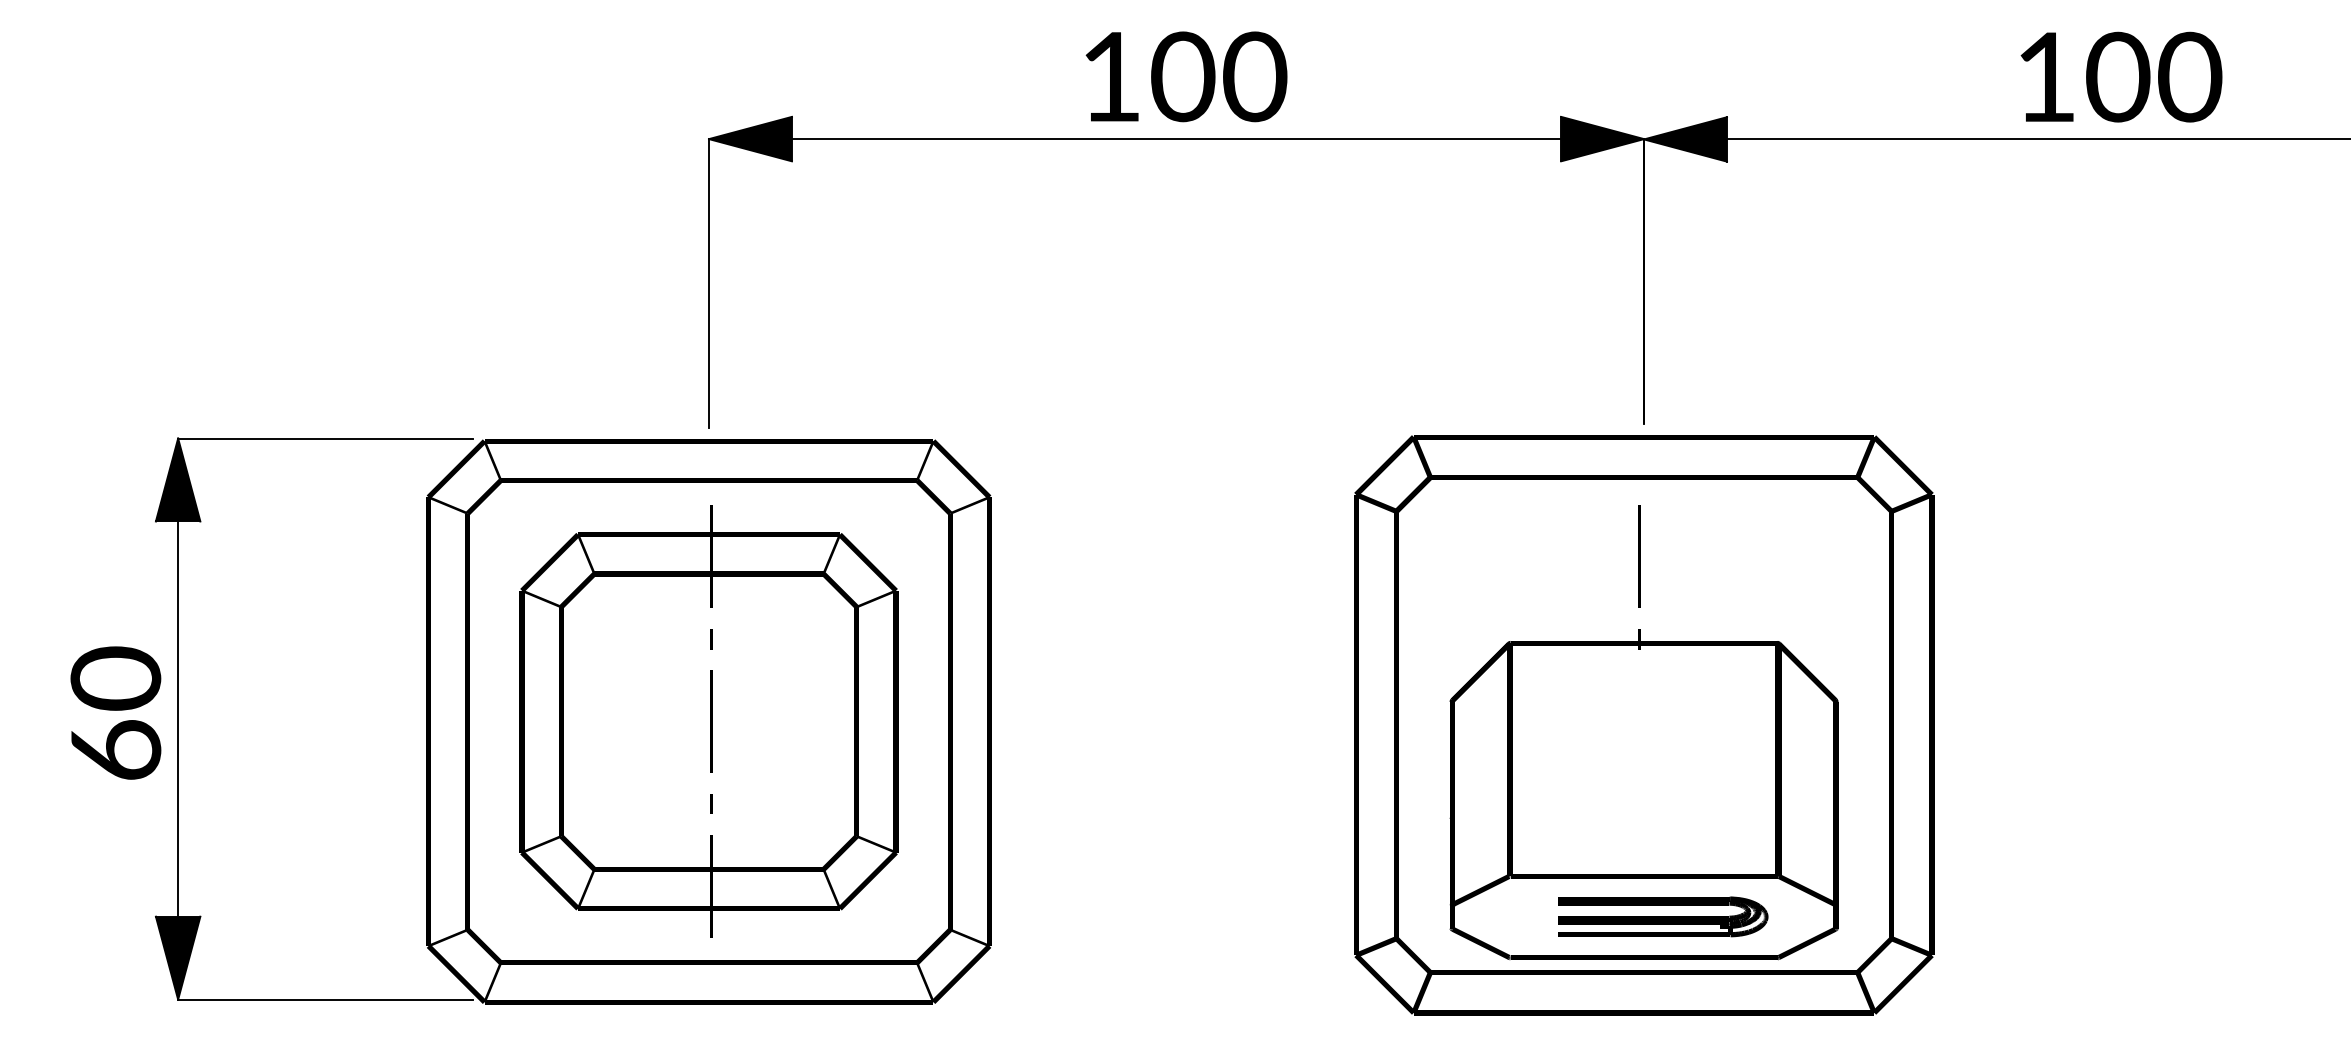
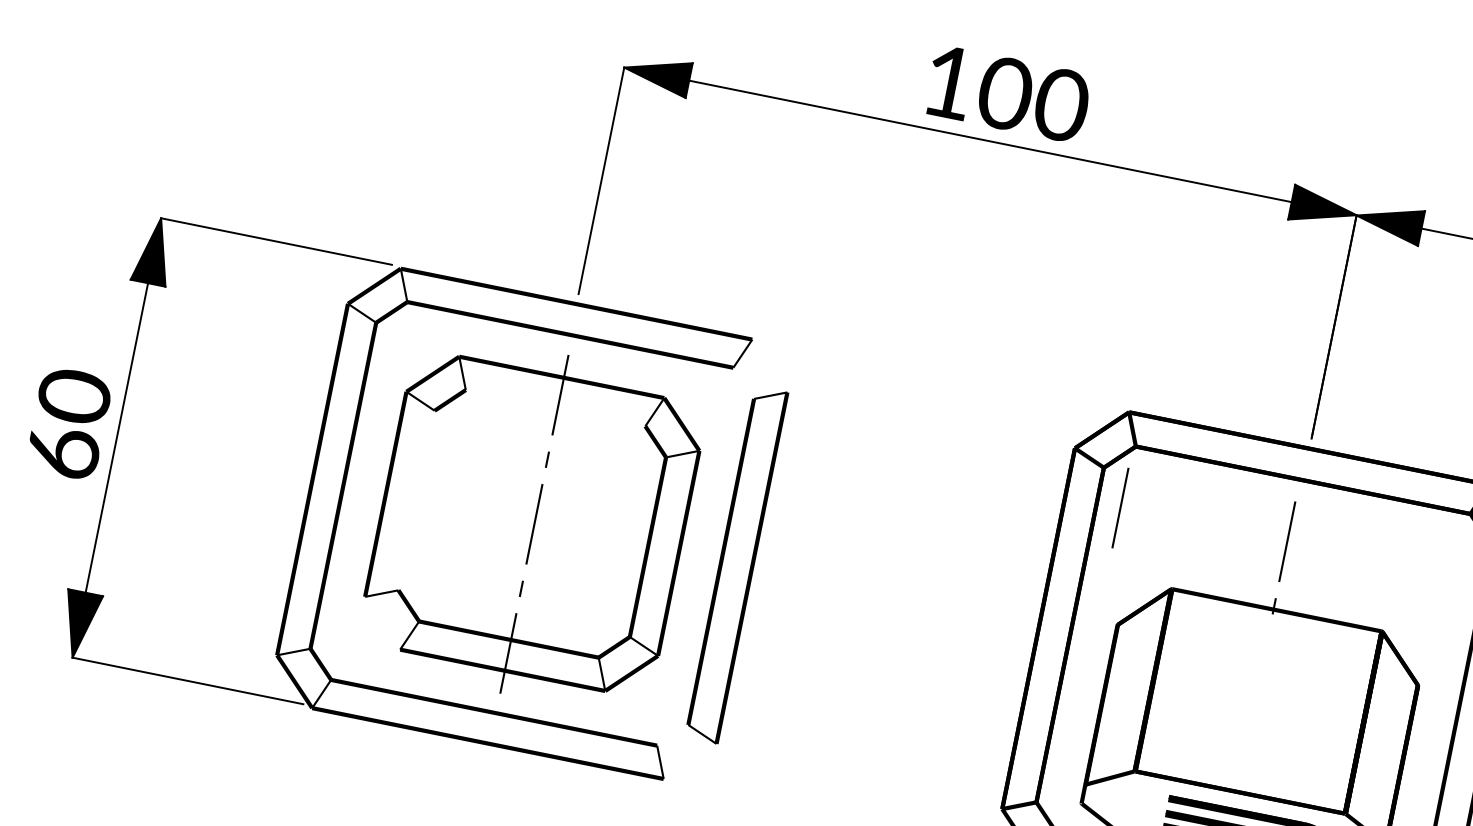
fill: (961, 469) -> (769, 366), removed
fill: (933, 496) -> (743, 382), removed
line: (1426, 556) -> (1120, 507), added
fill: (708, 573) -> (555, 407), removed
fill: (560, 721) -> (415, 500), removed
fill: (549, 880) -> (382, 623), removed
fill: (933, 946) -> (672, 735), removed
fill: (961, 974) -> (690, 761), removed

